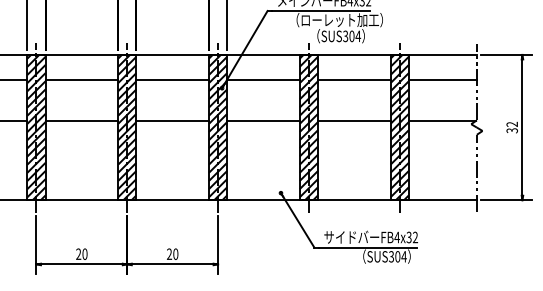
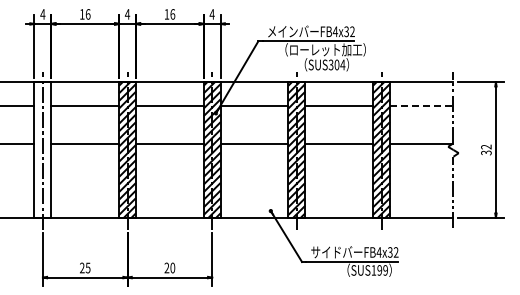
line: (442, 79) -> (421, 105), solid -> dashed
hatch: (36, 127) -> (42, 149), removed
text: (84, 253) -> (87, 267), 20 -> 25
text: (397, 256) -> (379, 270), SUS304 -> SUS199

